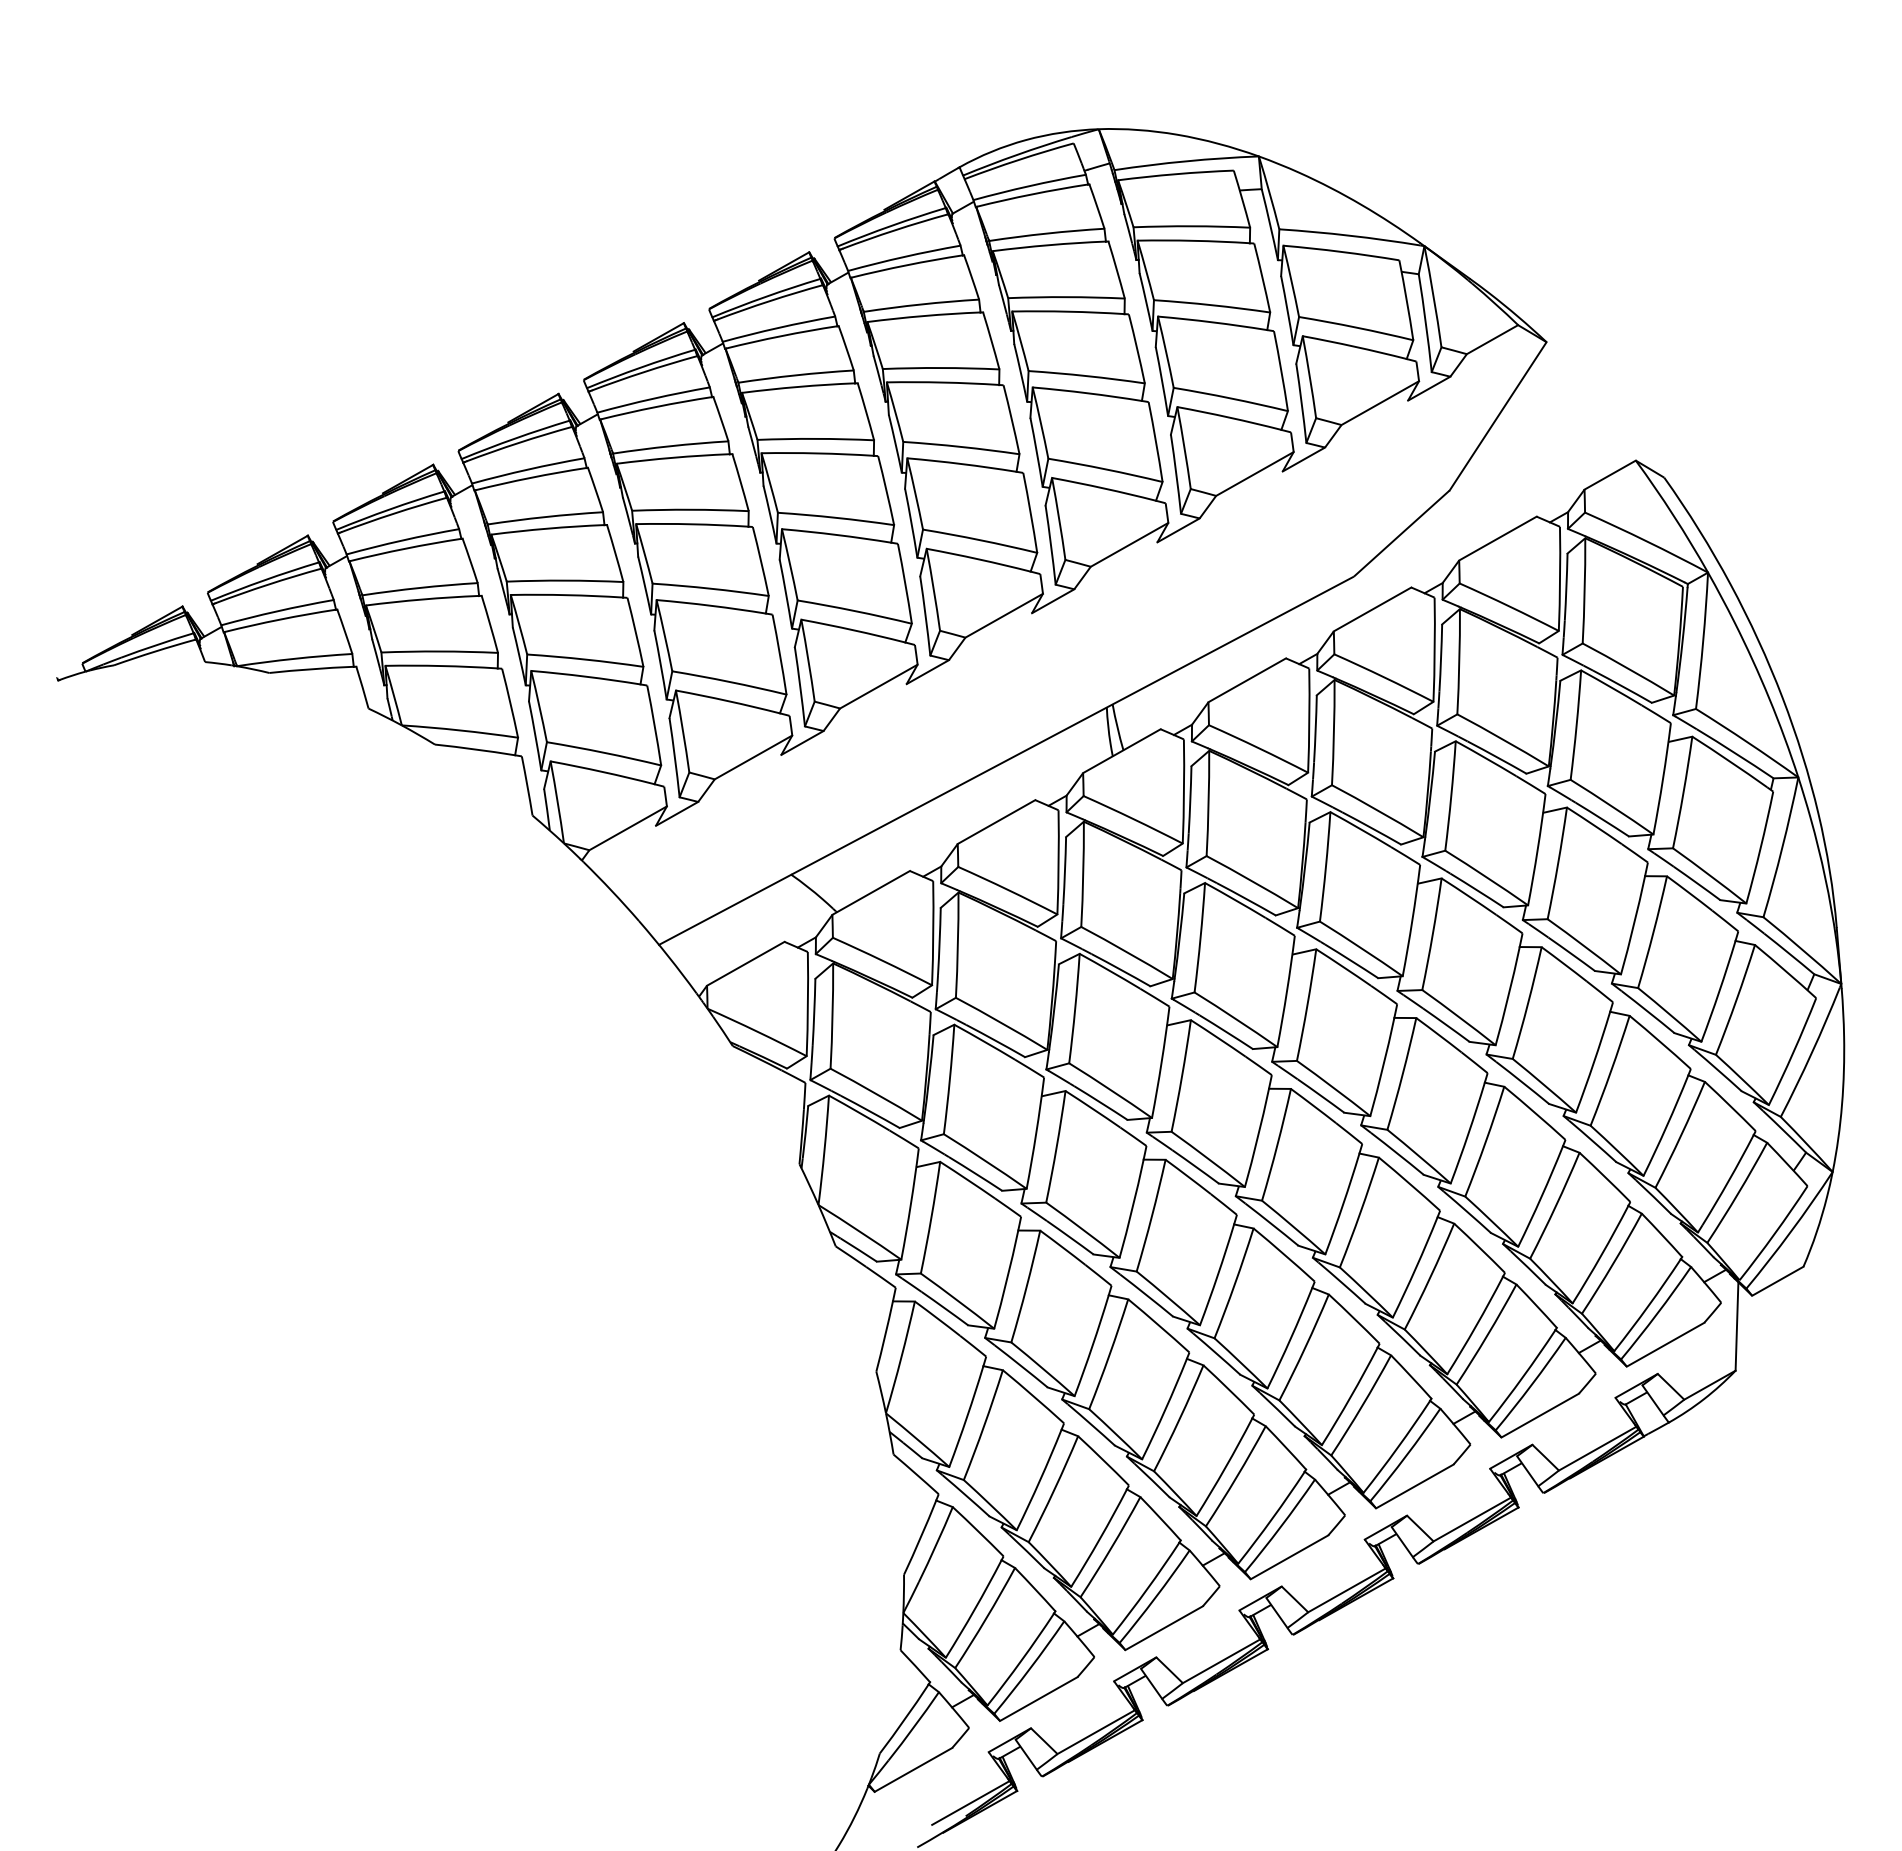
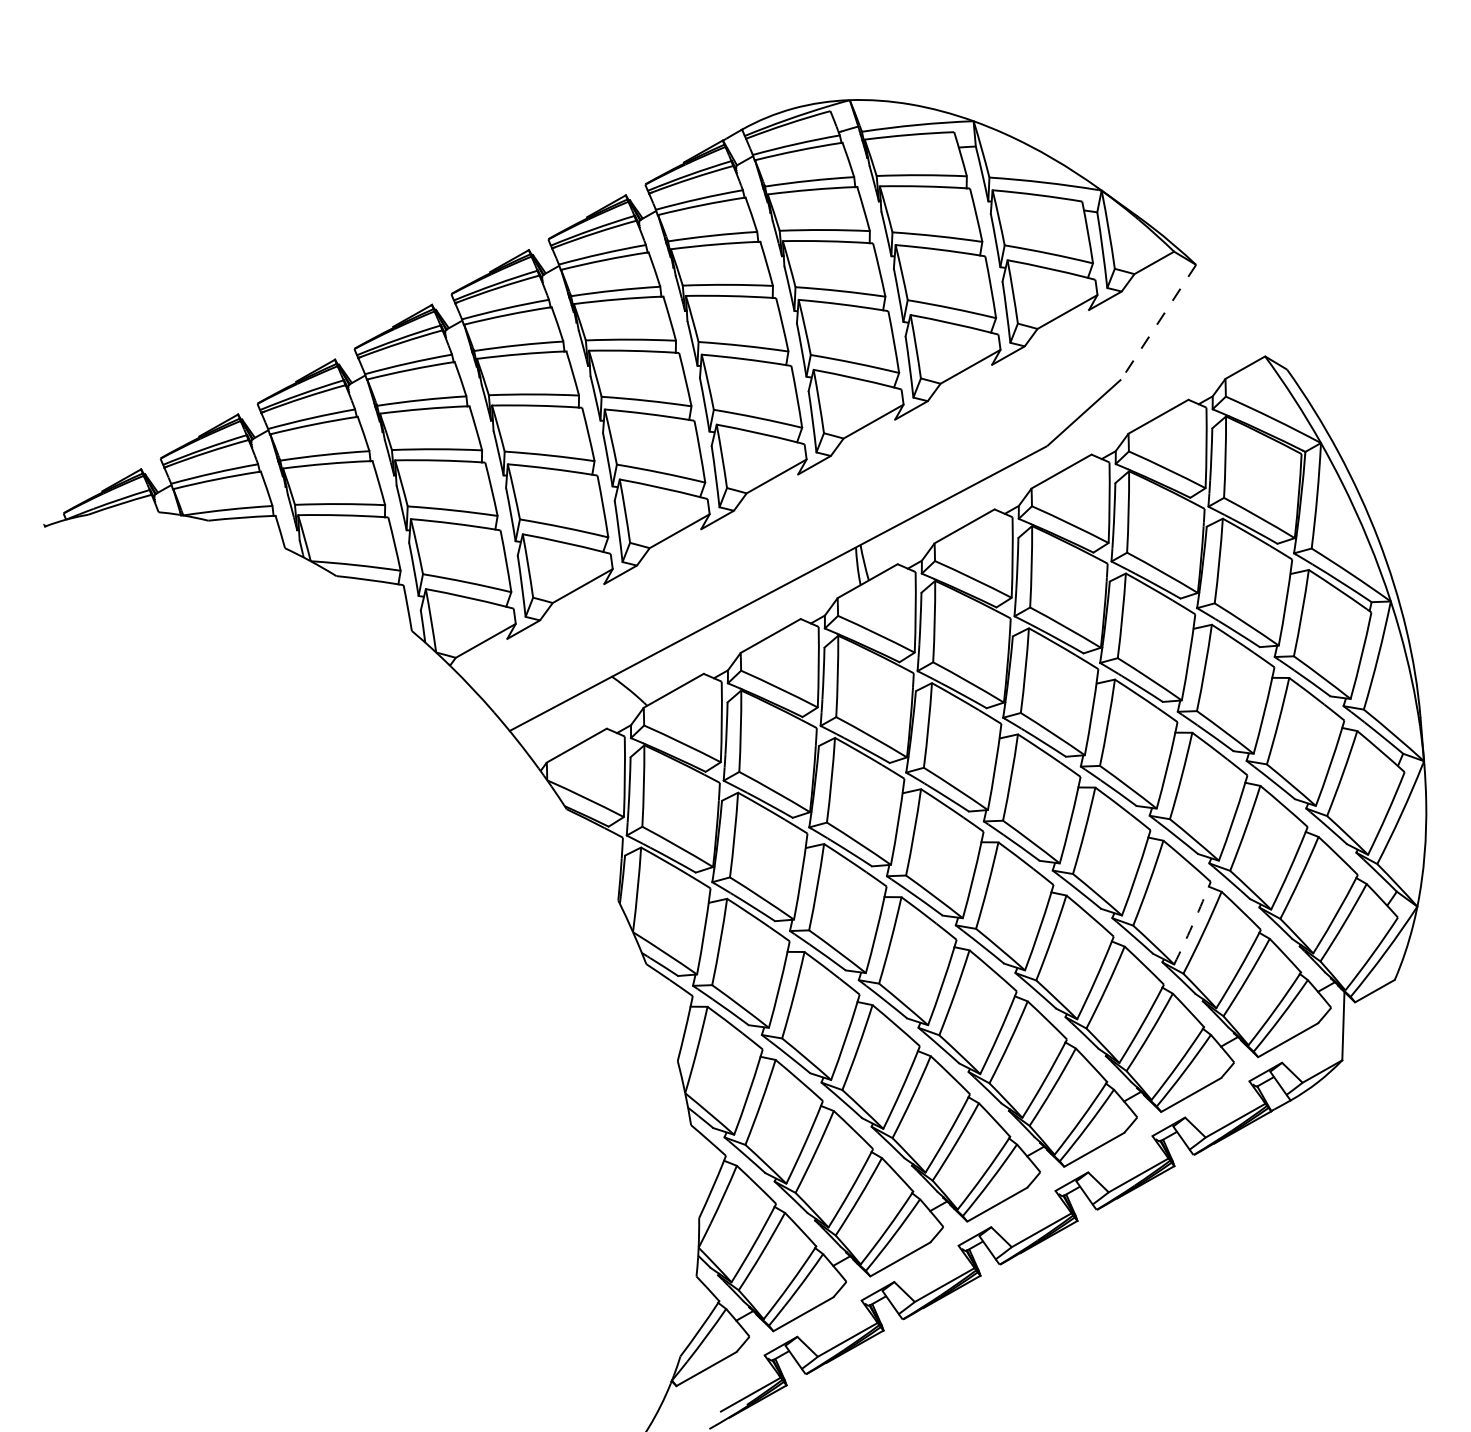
line: (1498, 416) -> (1158, 322), solid -> dashed
arc: (1541, 1196) -> (1192, 925), solid -> dashed

